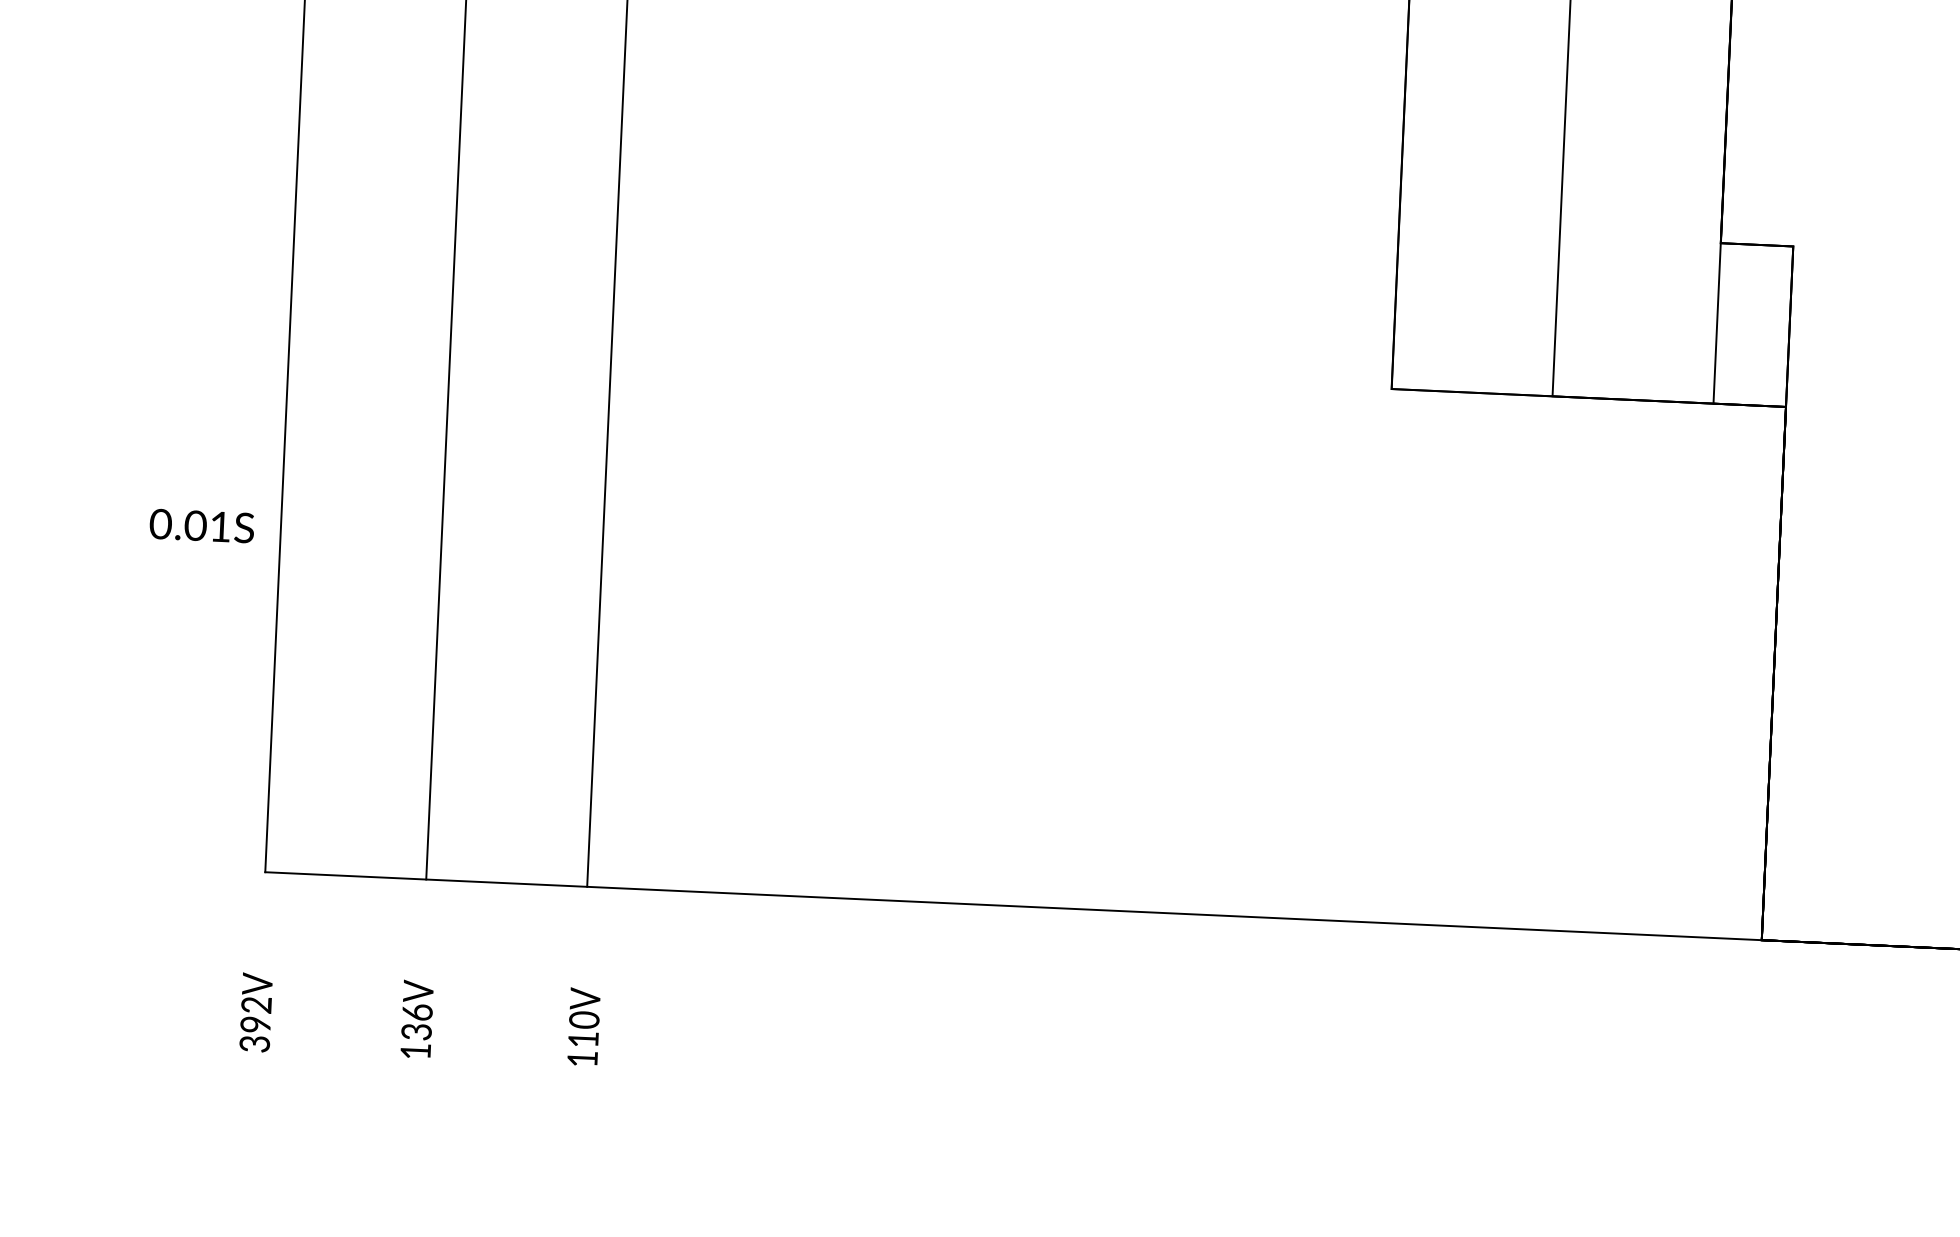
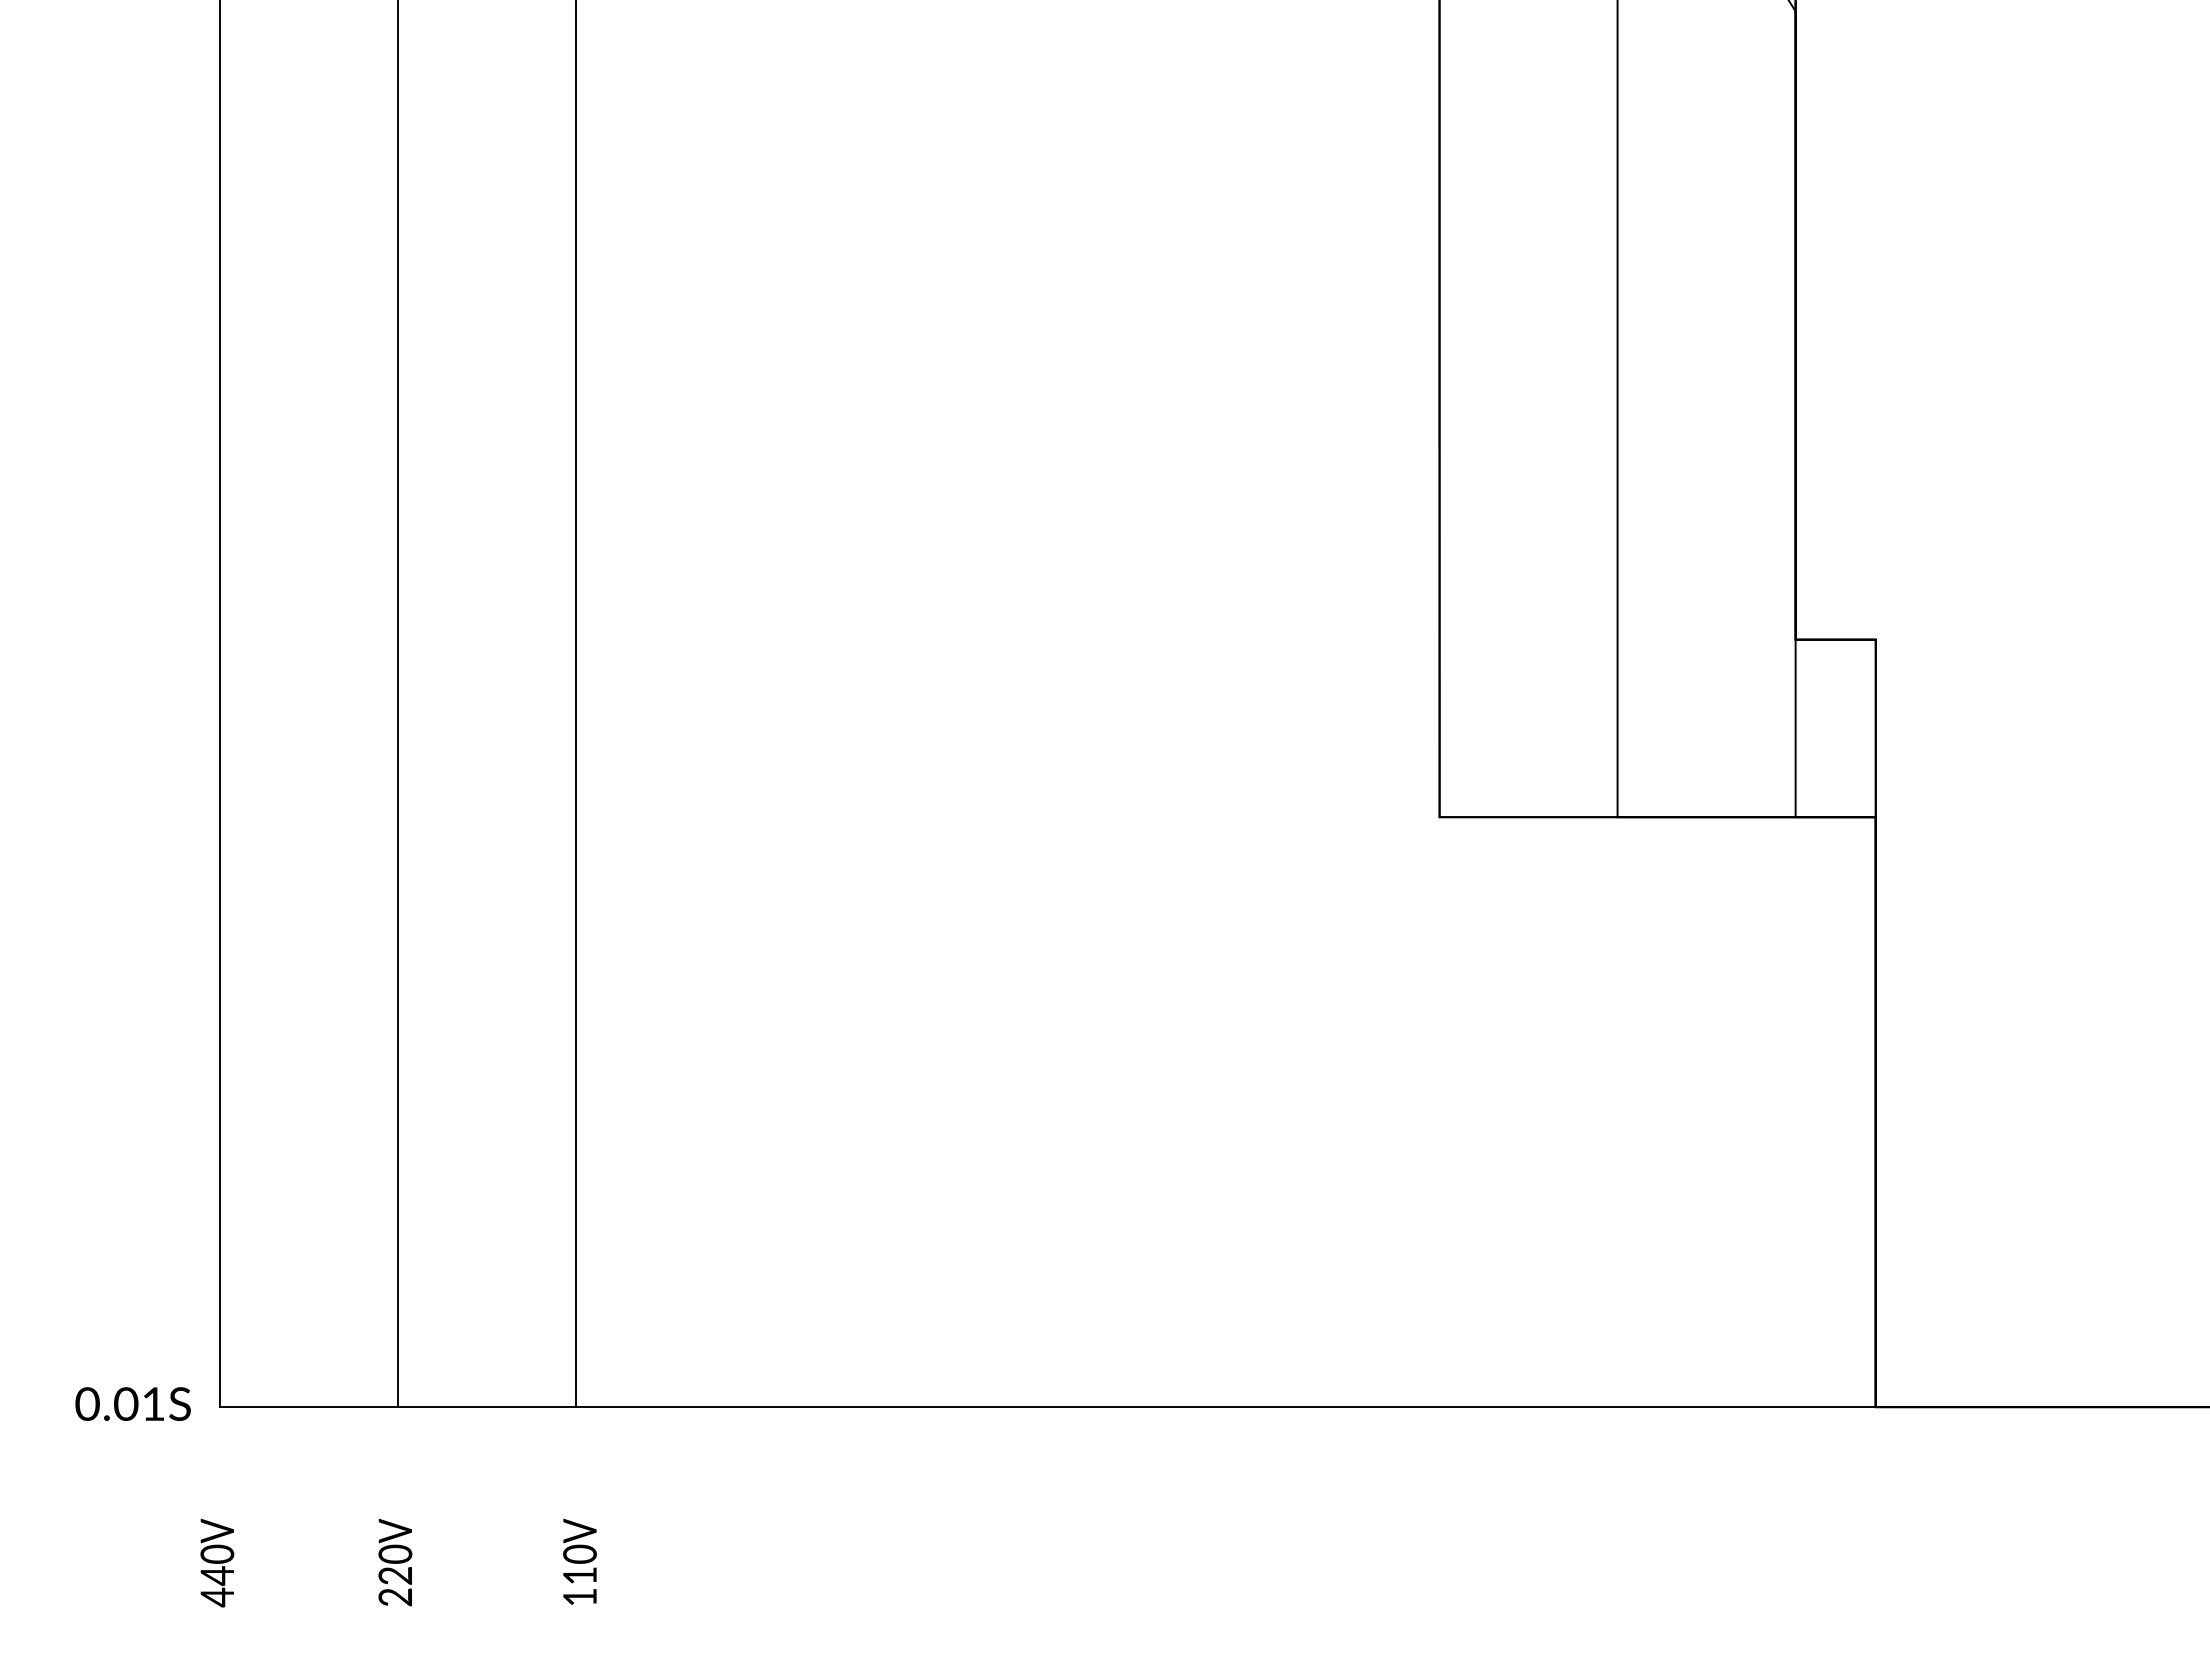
text: (201, 525) -> (132, 1403), moved
text: (255, 1024) -> (217, 1575), 392V -> 440V
text: (416, 1031) -> (395, 1575), 136V -> 220V

